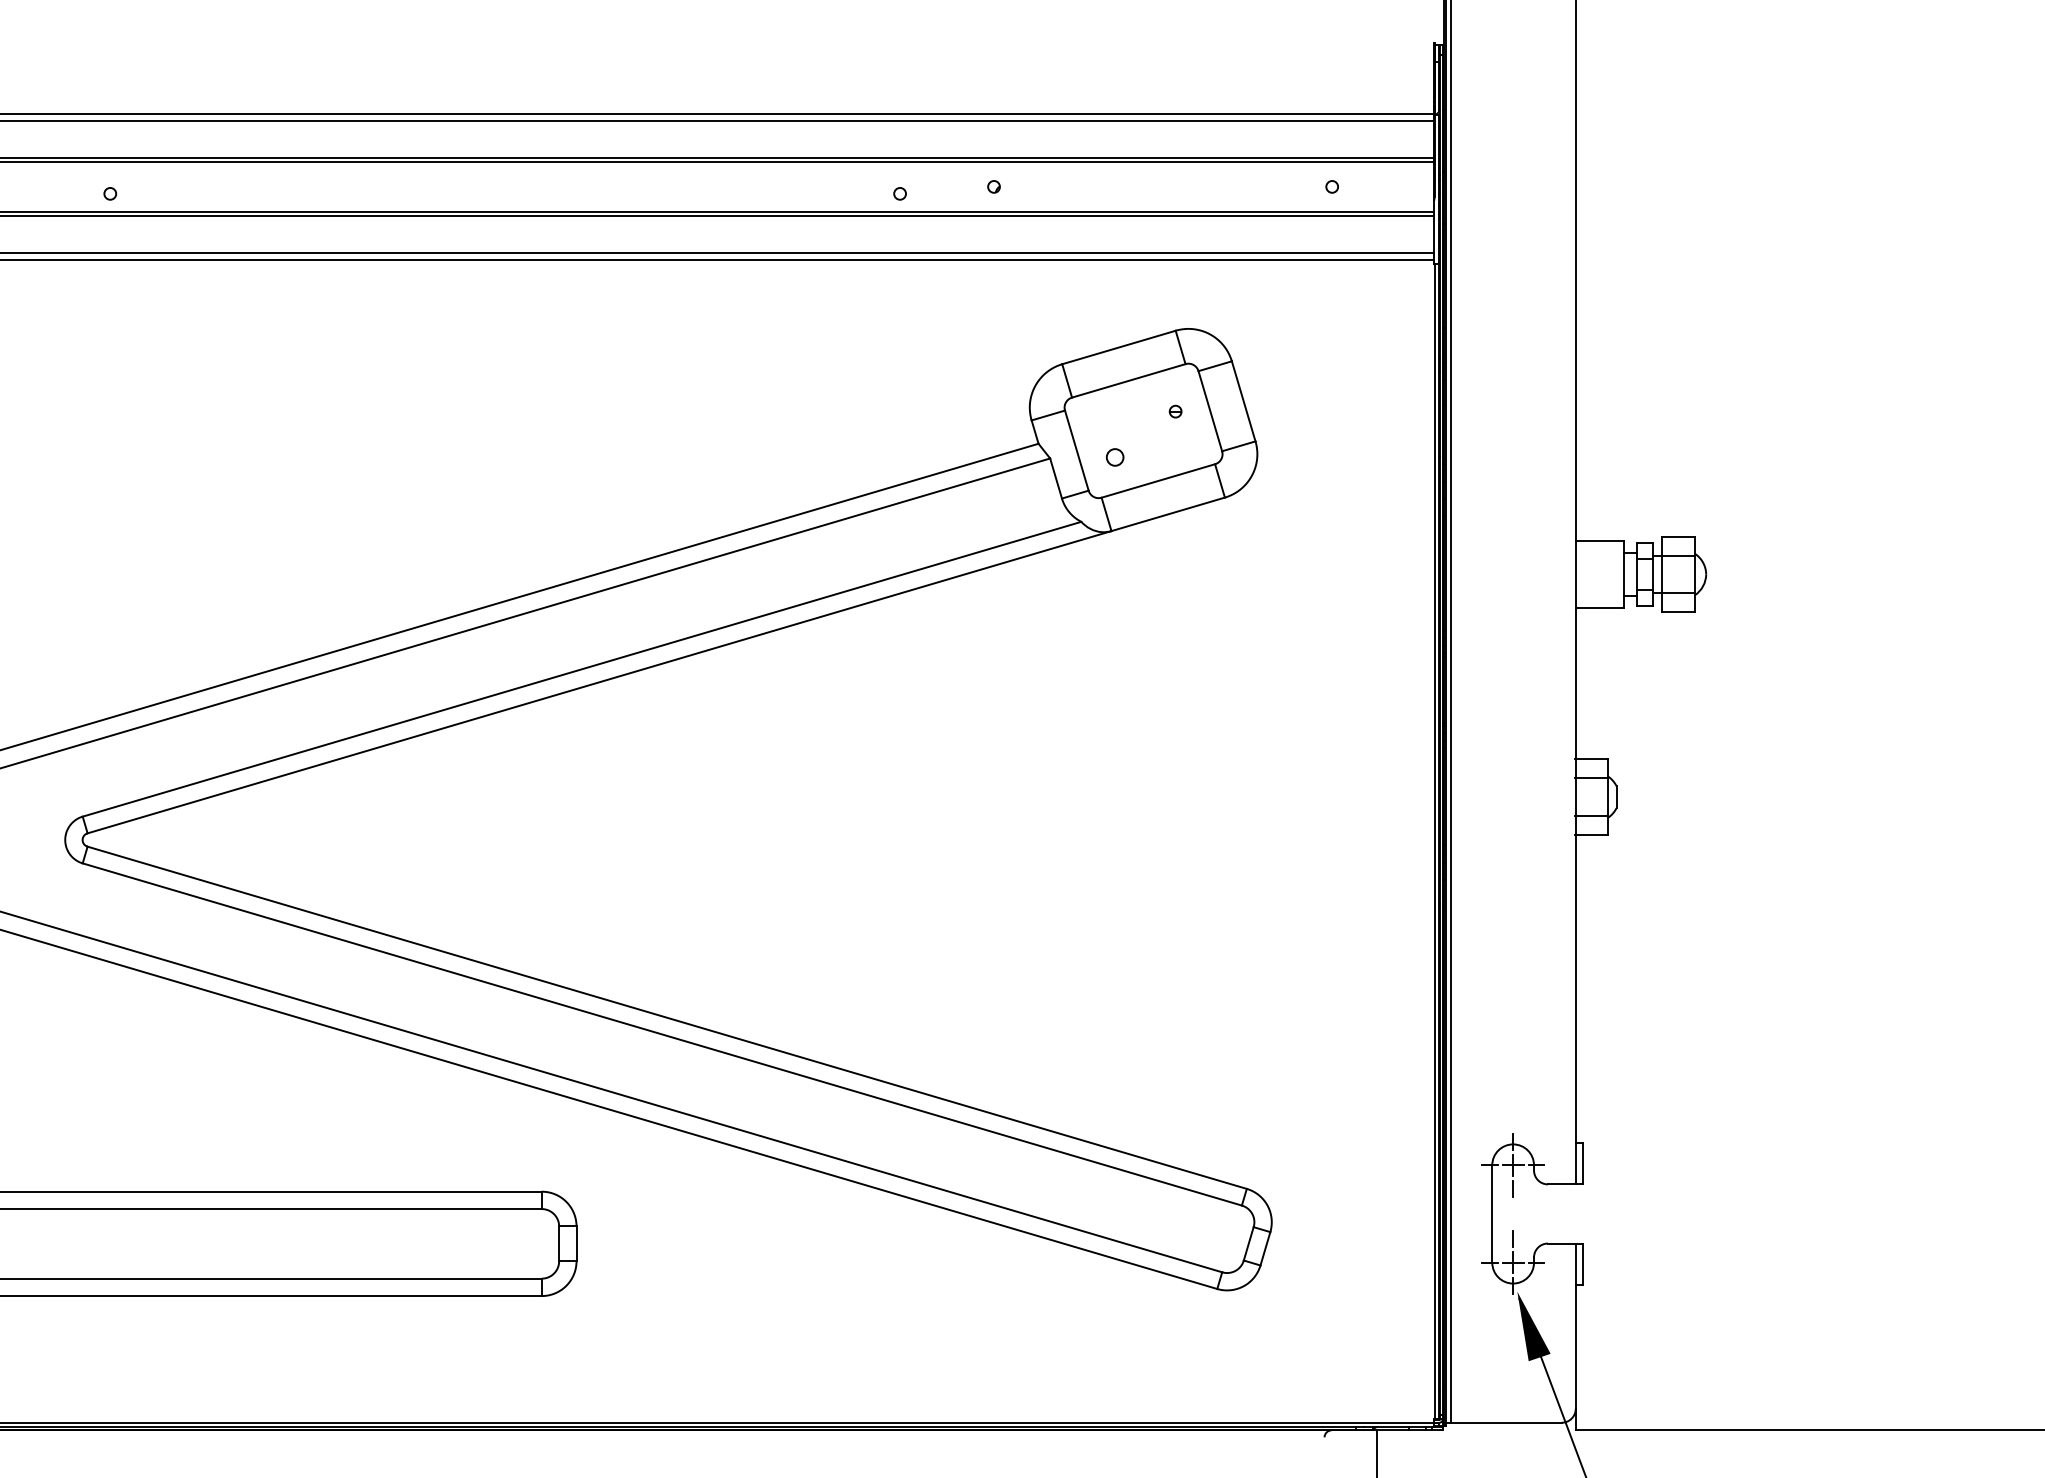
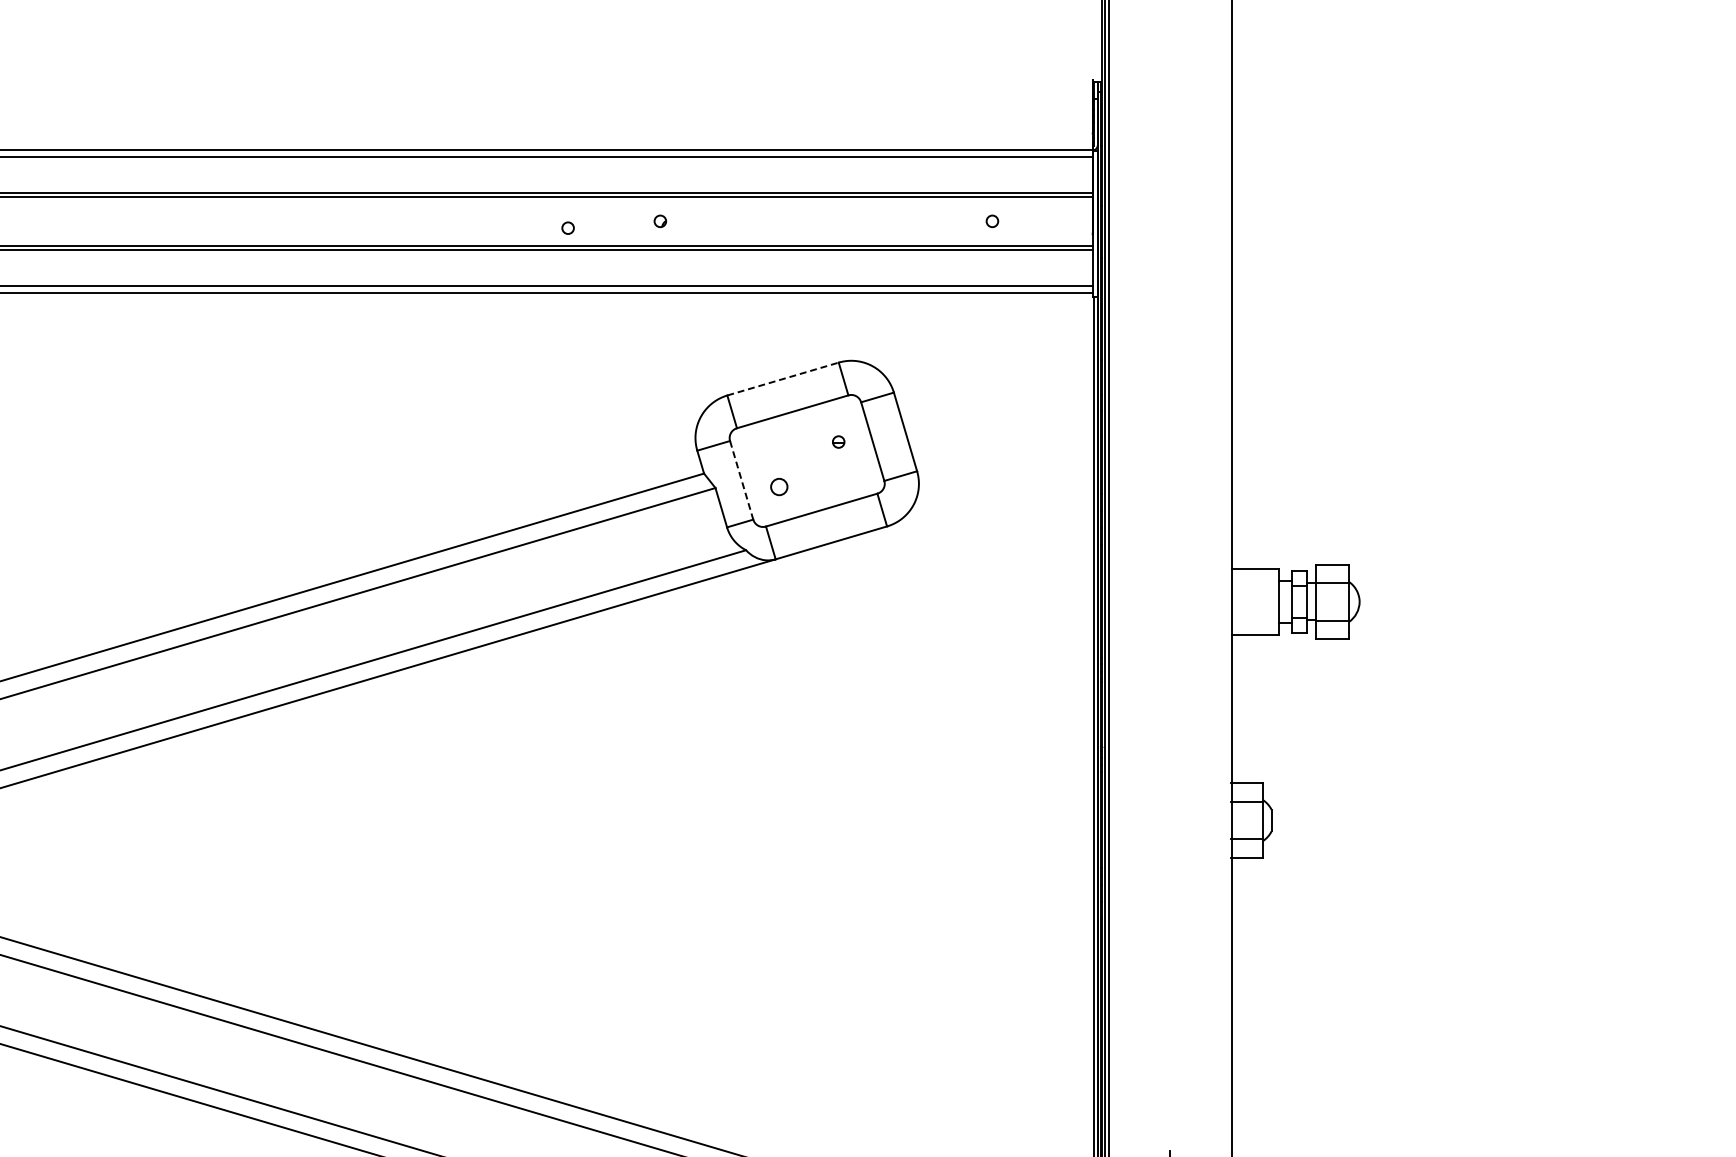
line: (1119, 347) -> (783, 379), solid -> dashed
line: (1076, 450) -> (741, 480), solid -> dashed

